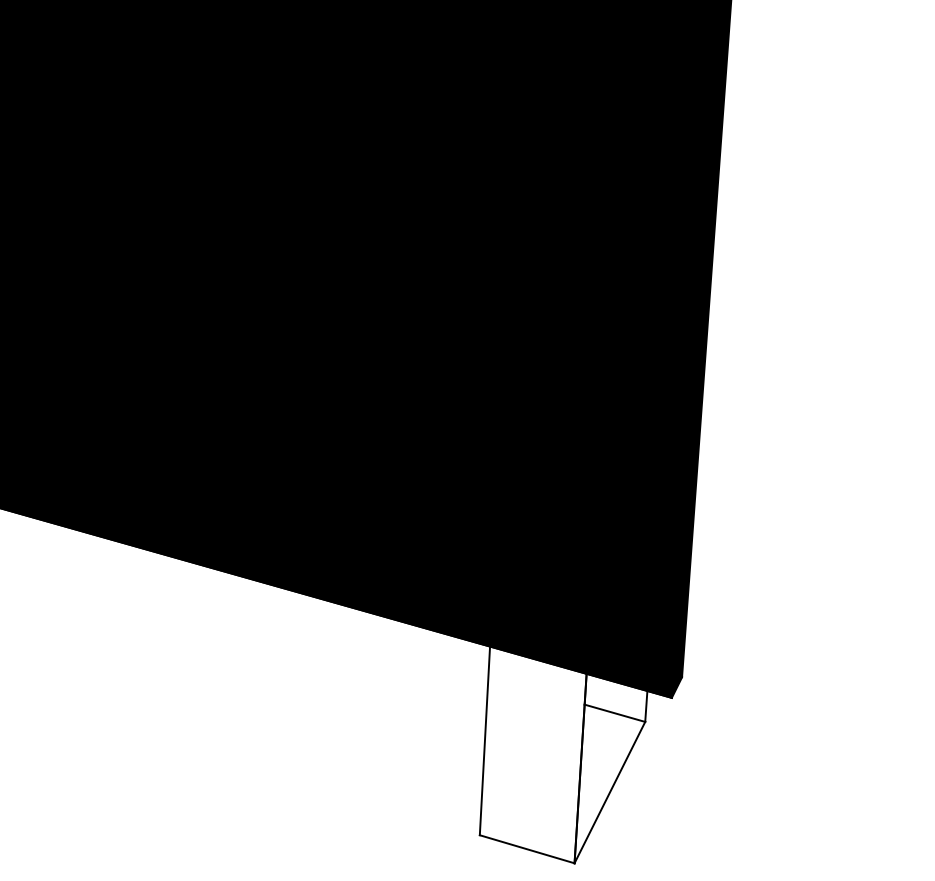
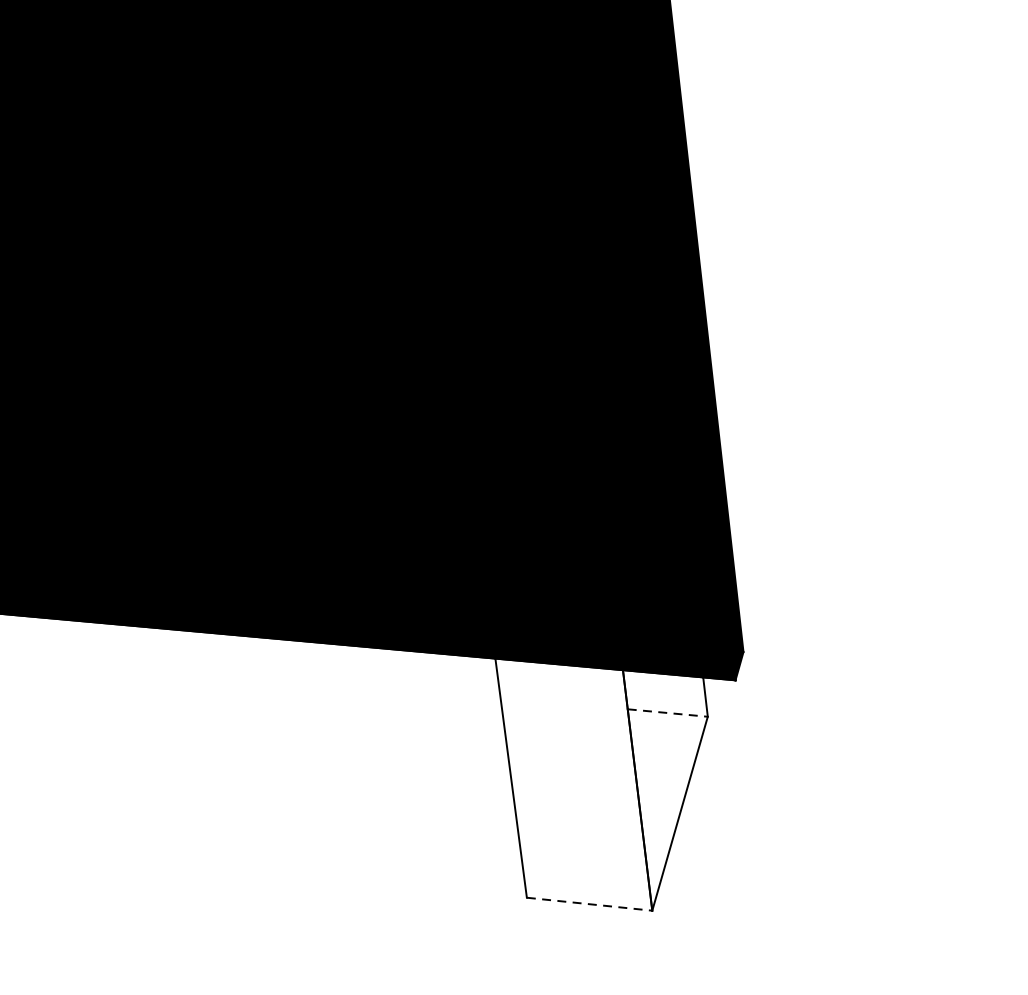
line: (615, 713) -> (668, 713), solid -> dashed
line: (527, 849) -> (590, 904), solid -> dashed

